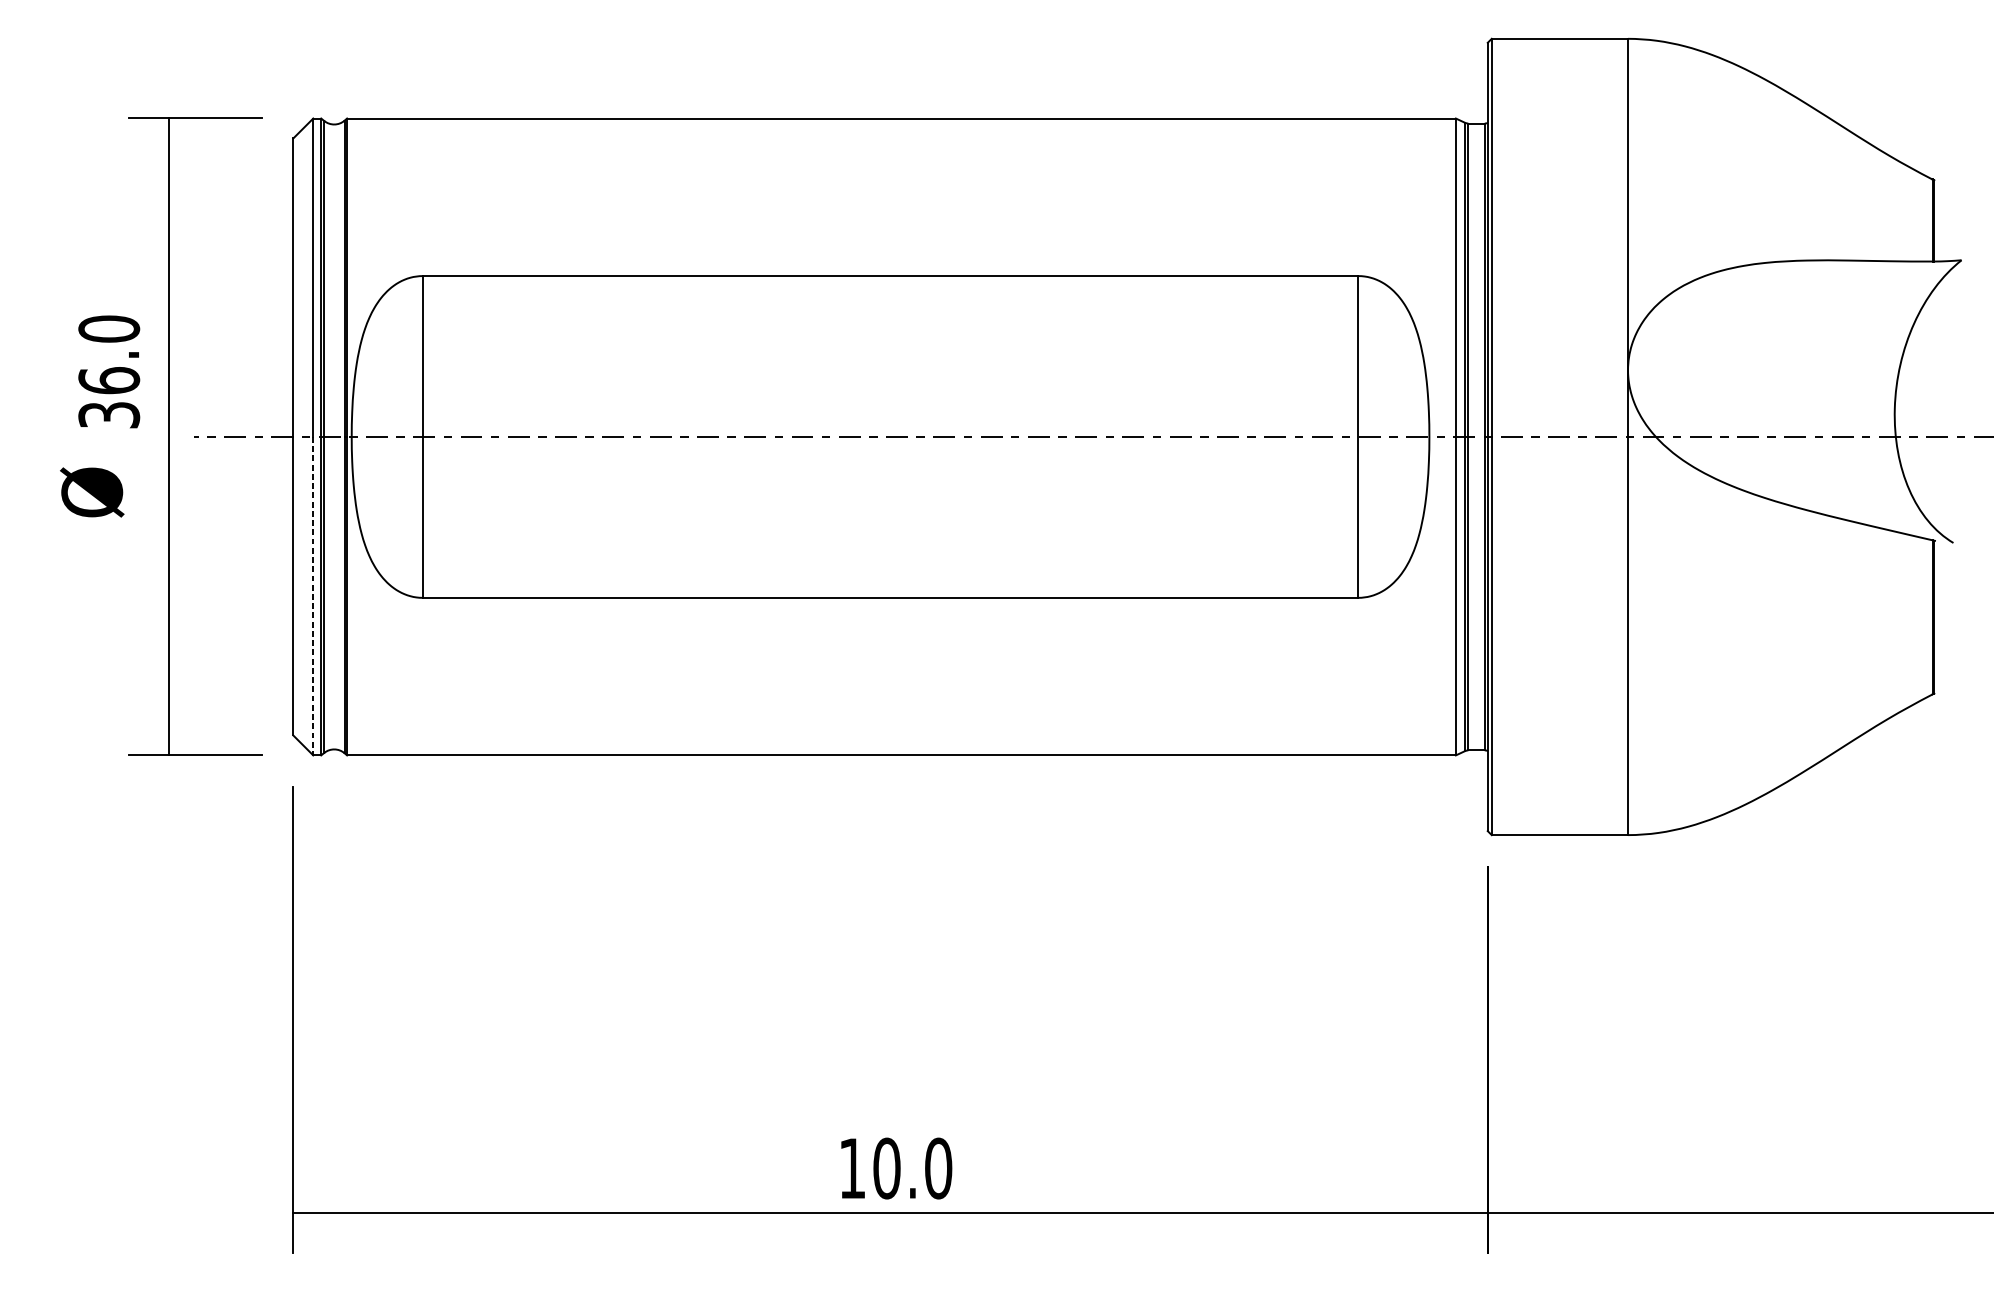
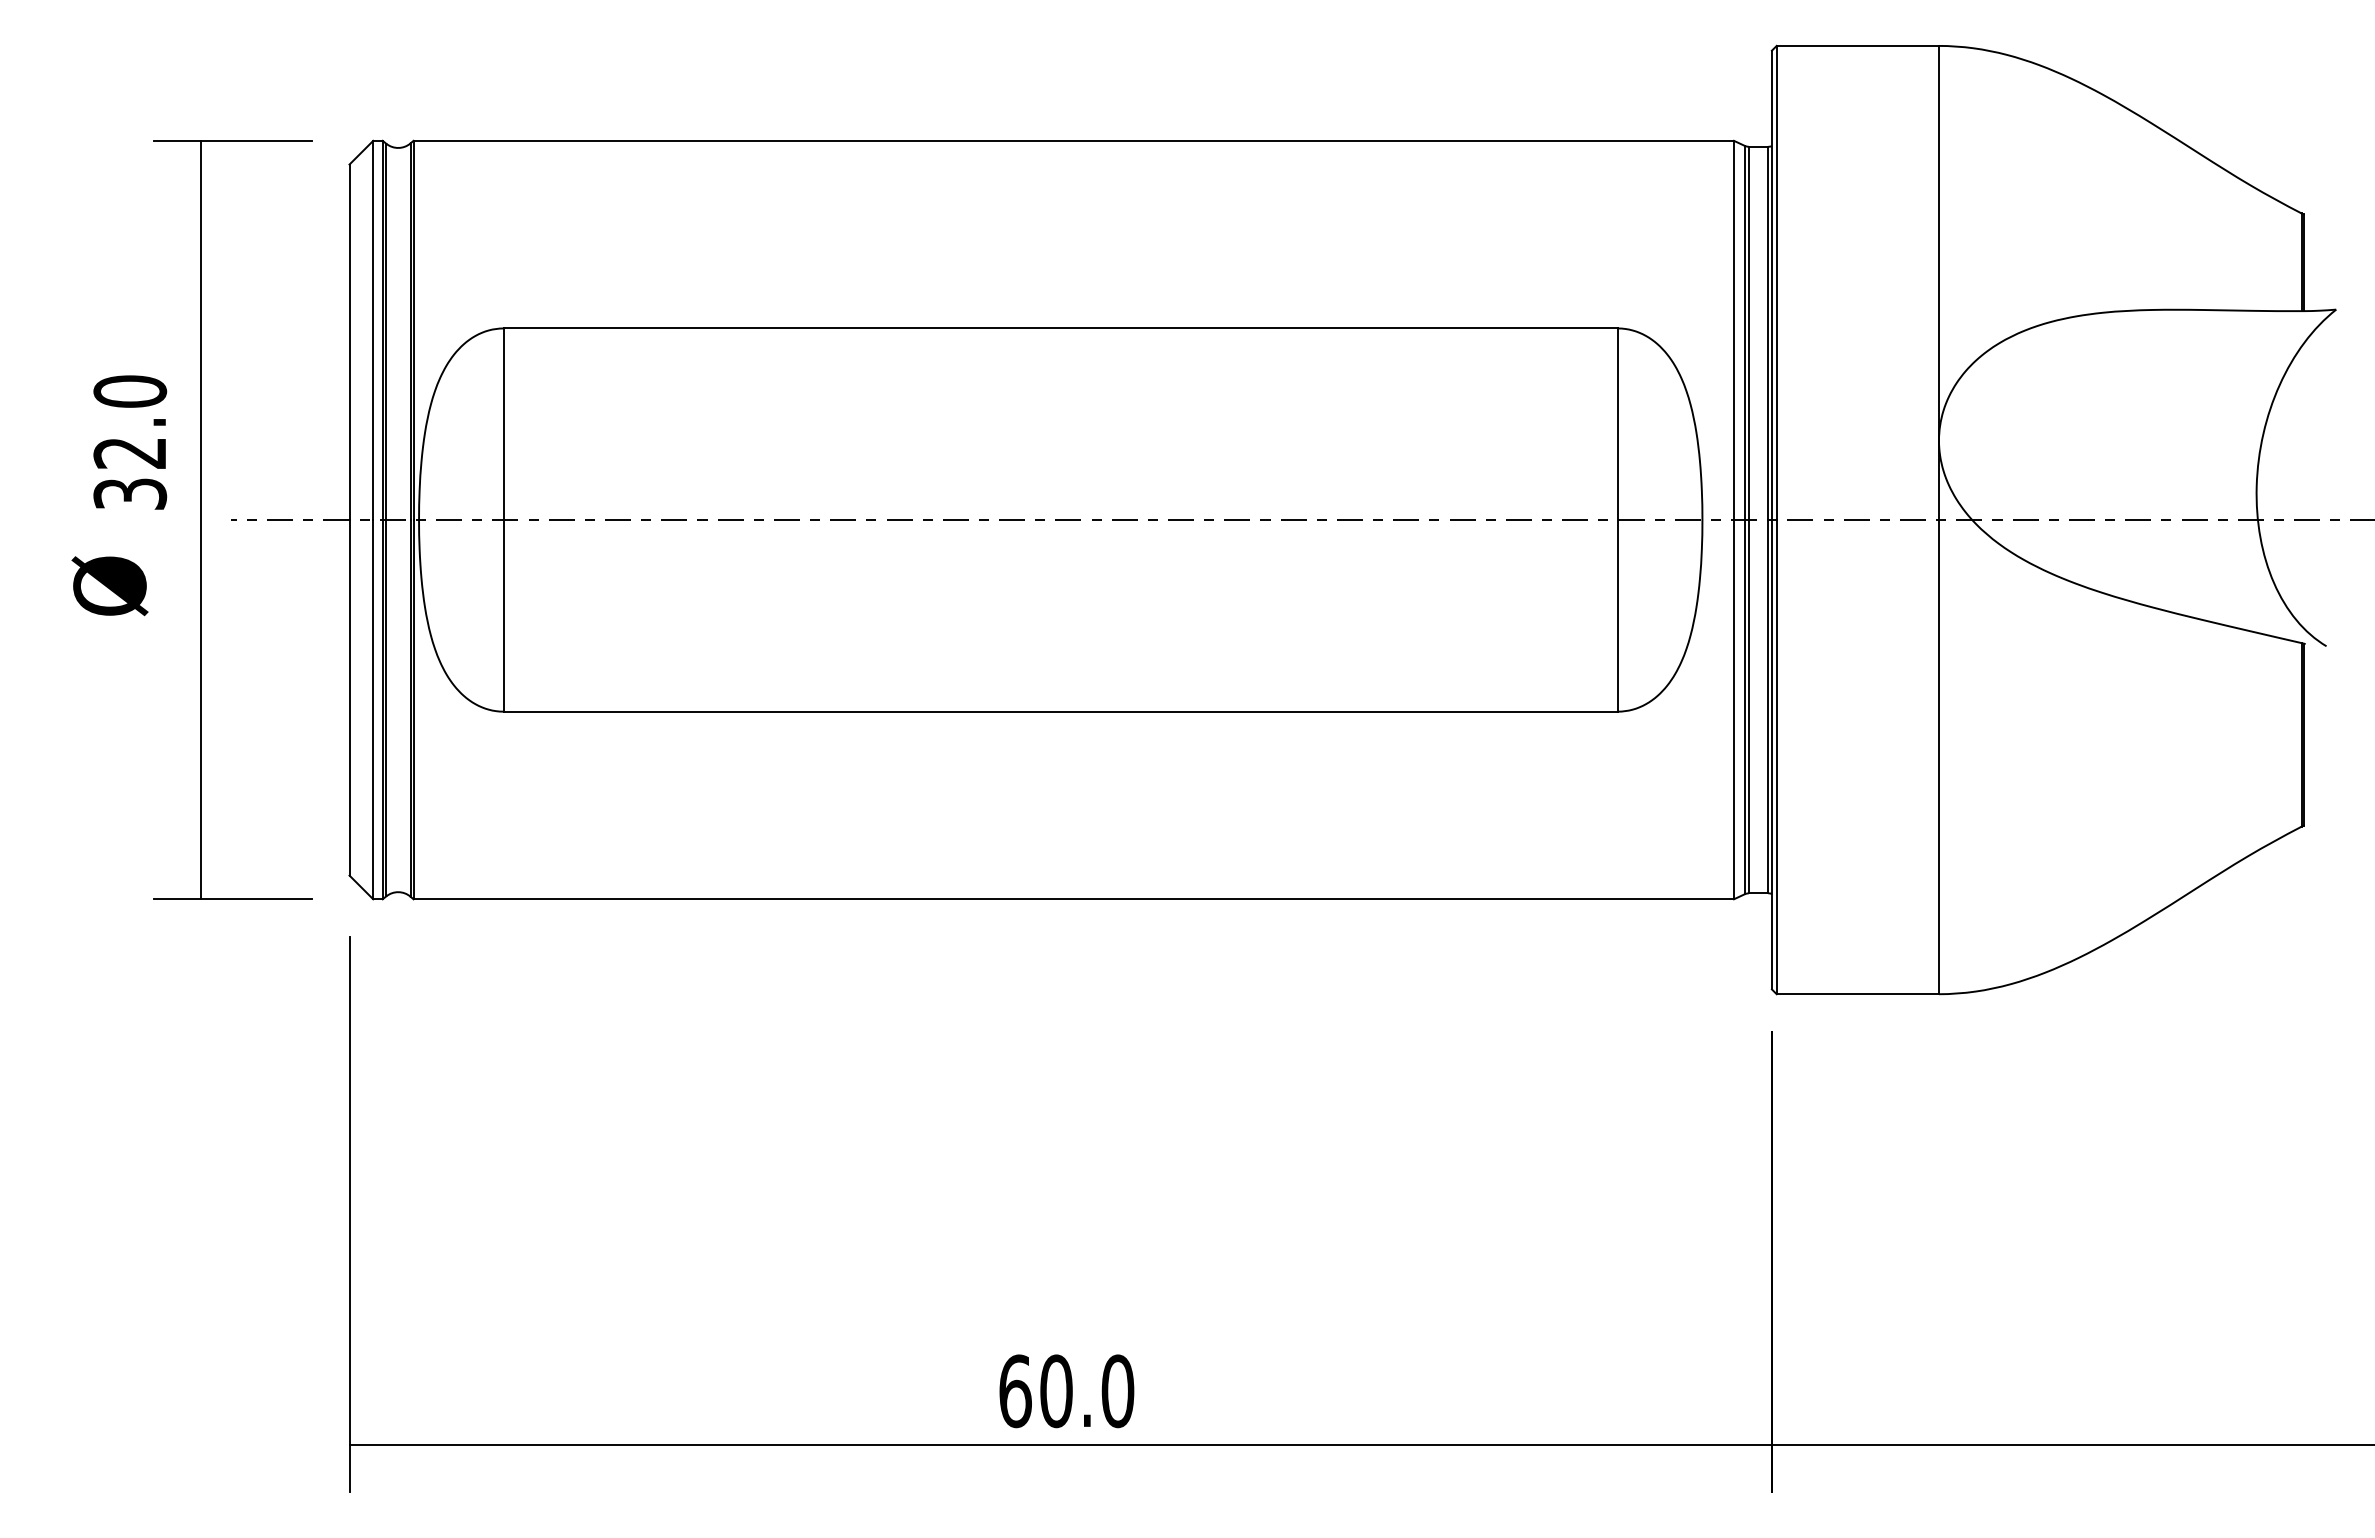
text: (109, 380) -> (130, 452), 36.0 -> 32.0
line: (313, 596) -> (373, 709), dashed -> solid
text: (852, 1168) -> (1015, 1391), 10.0 -> 60.0

